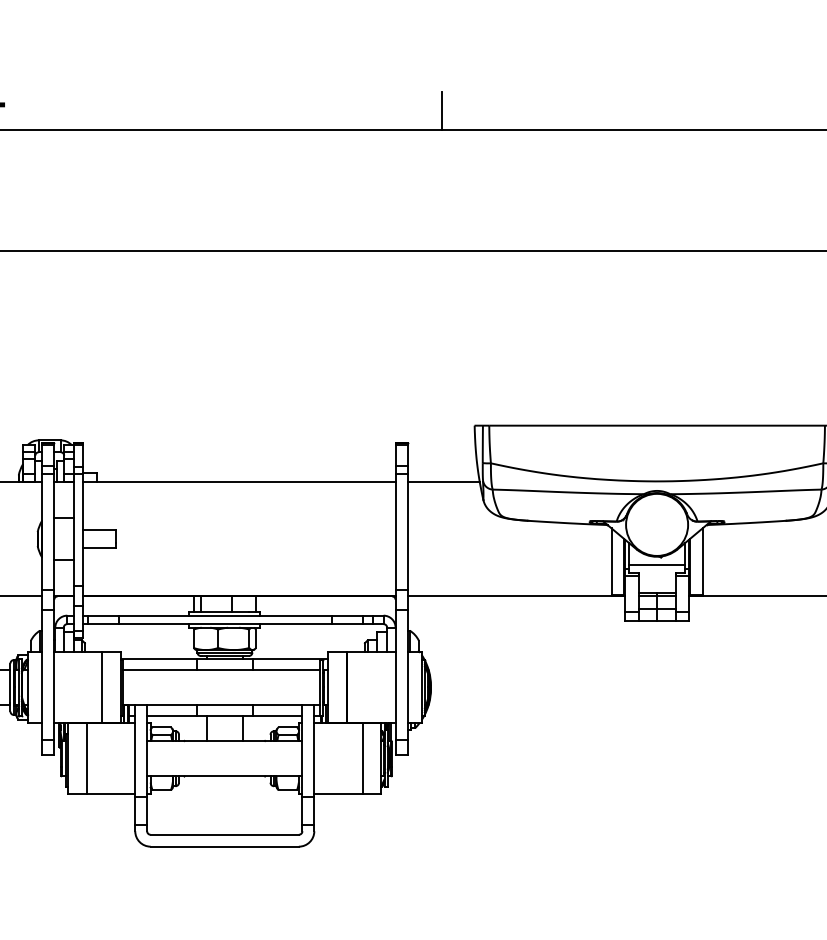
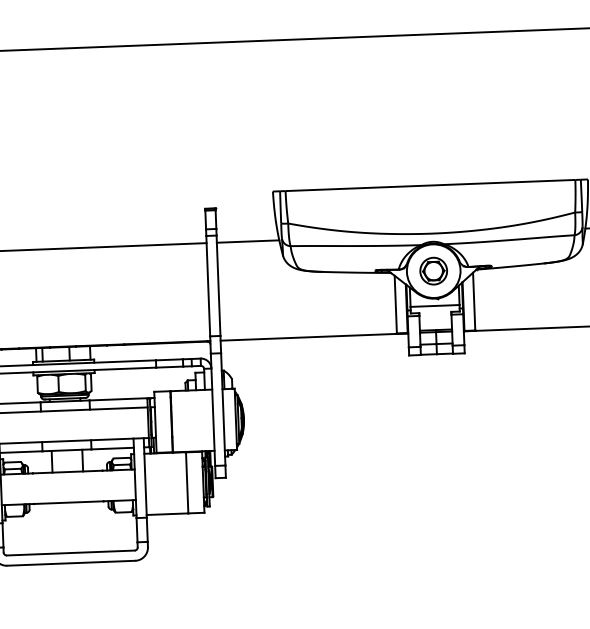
part: (656, 524) -> (433, 270), added

